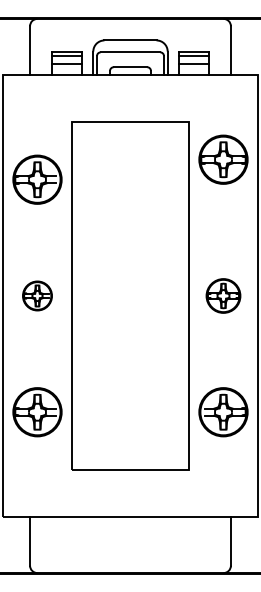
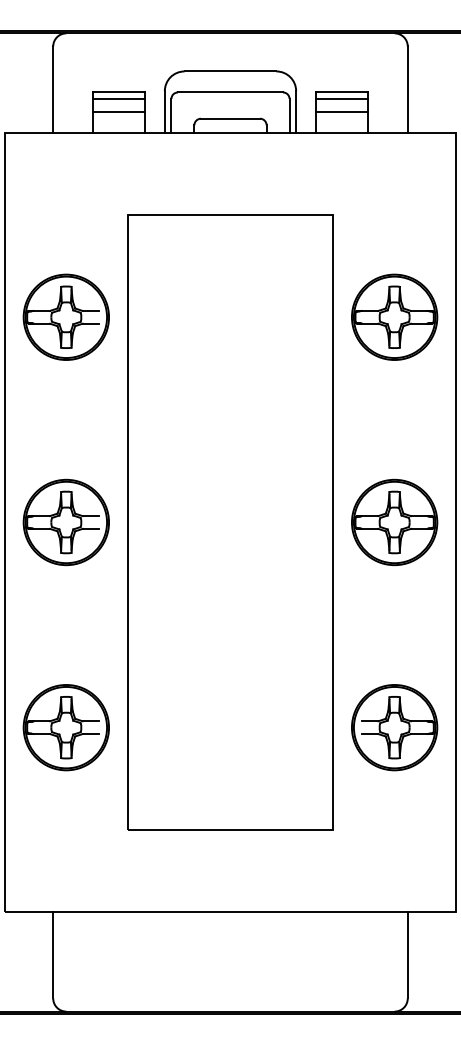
part: (223, 159) -> (394, 316), moved
part: (37, 295) -> (66, 521), size x1.67
part: (223, 295) -> (394, 521), size x1.43

